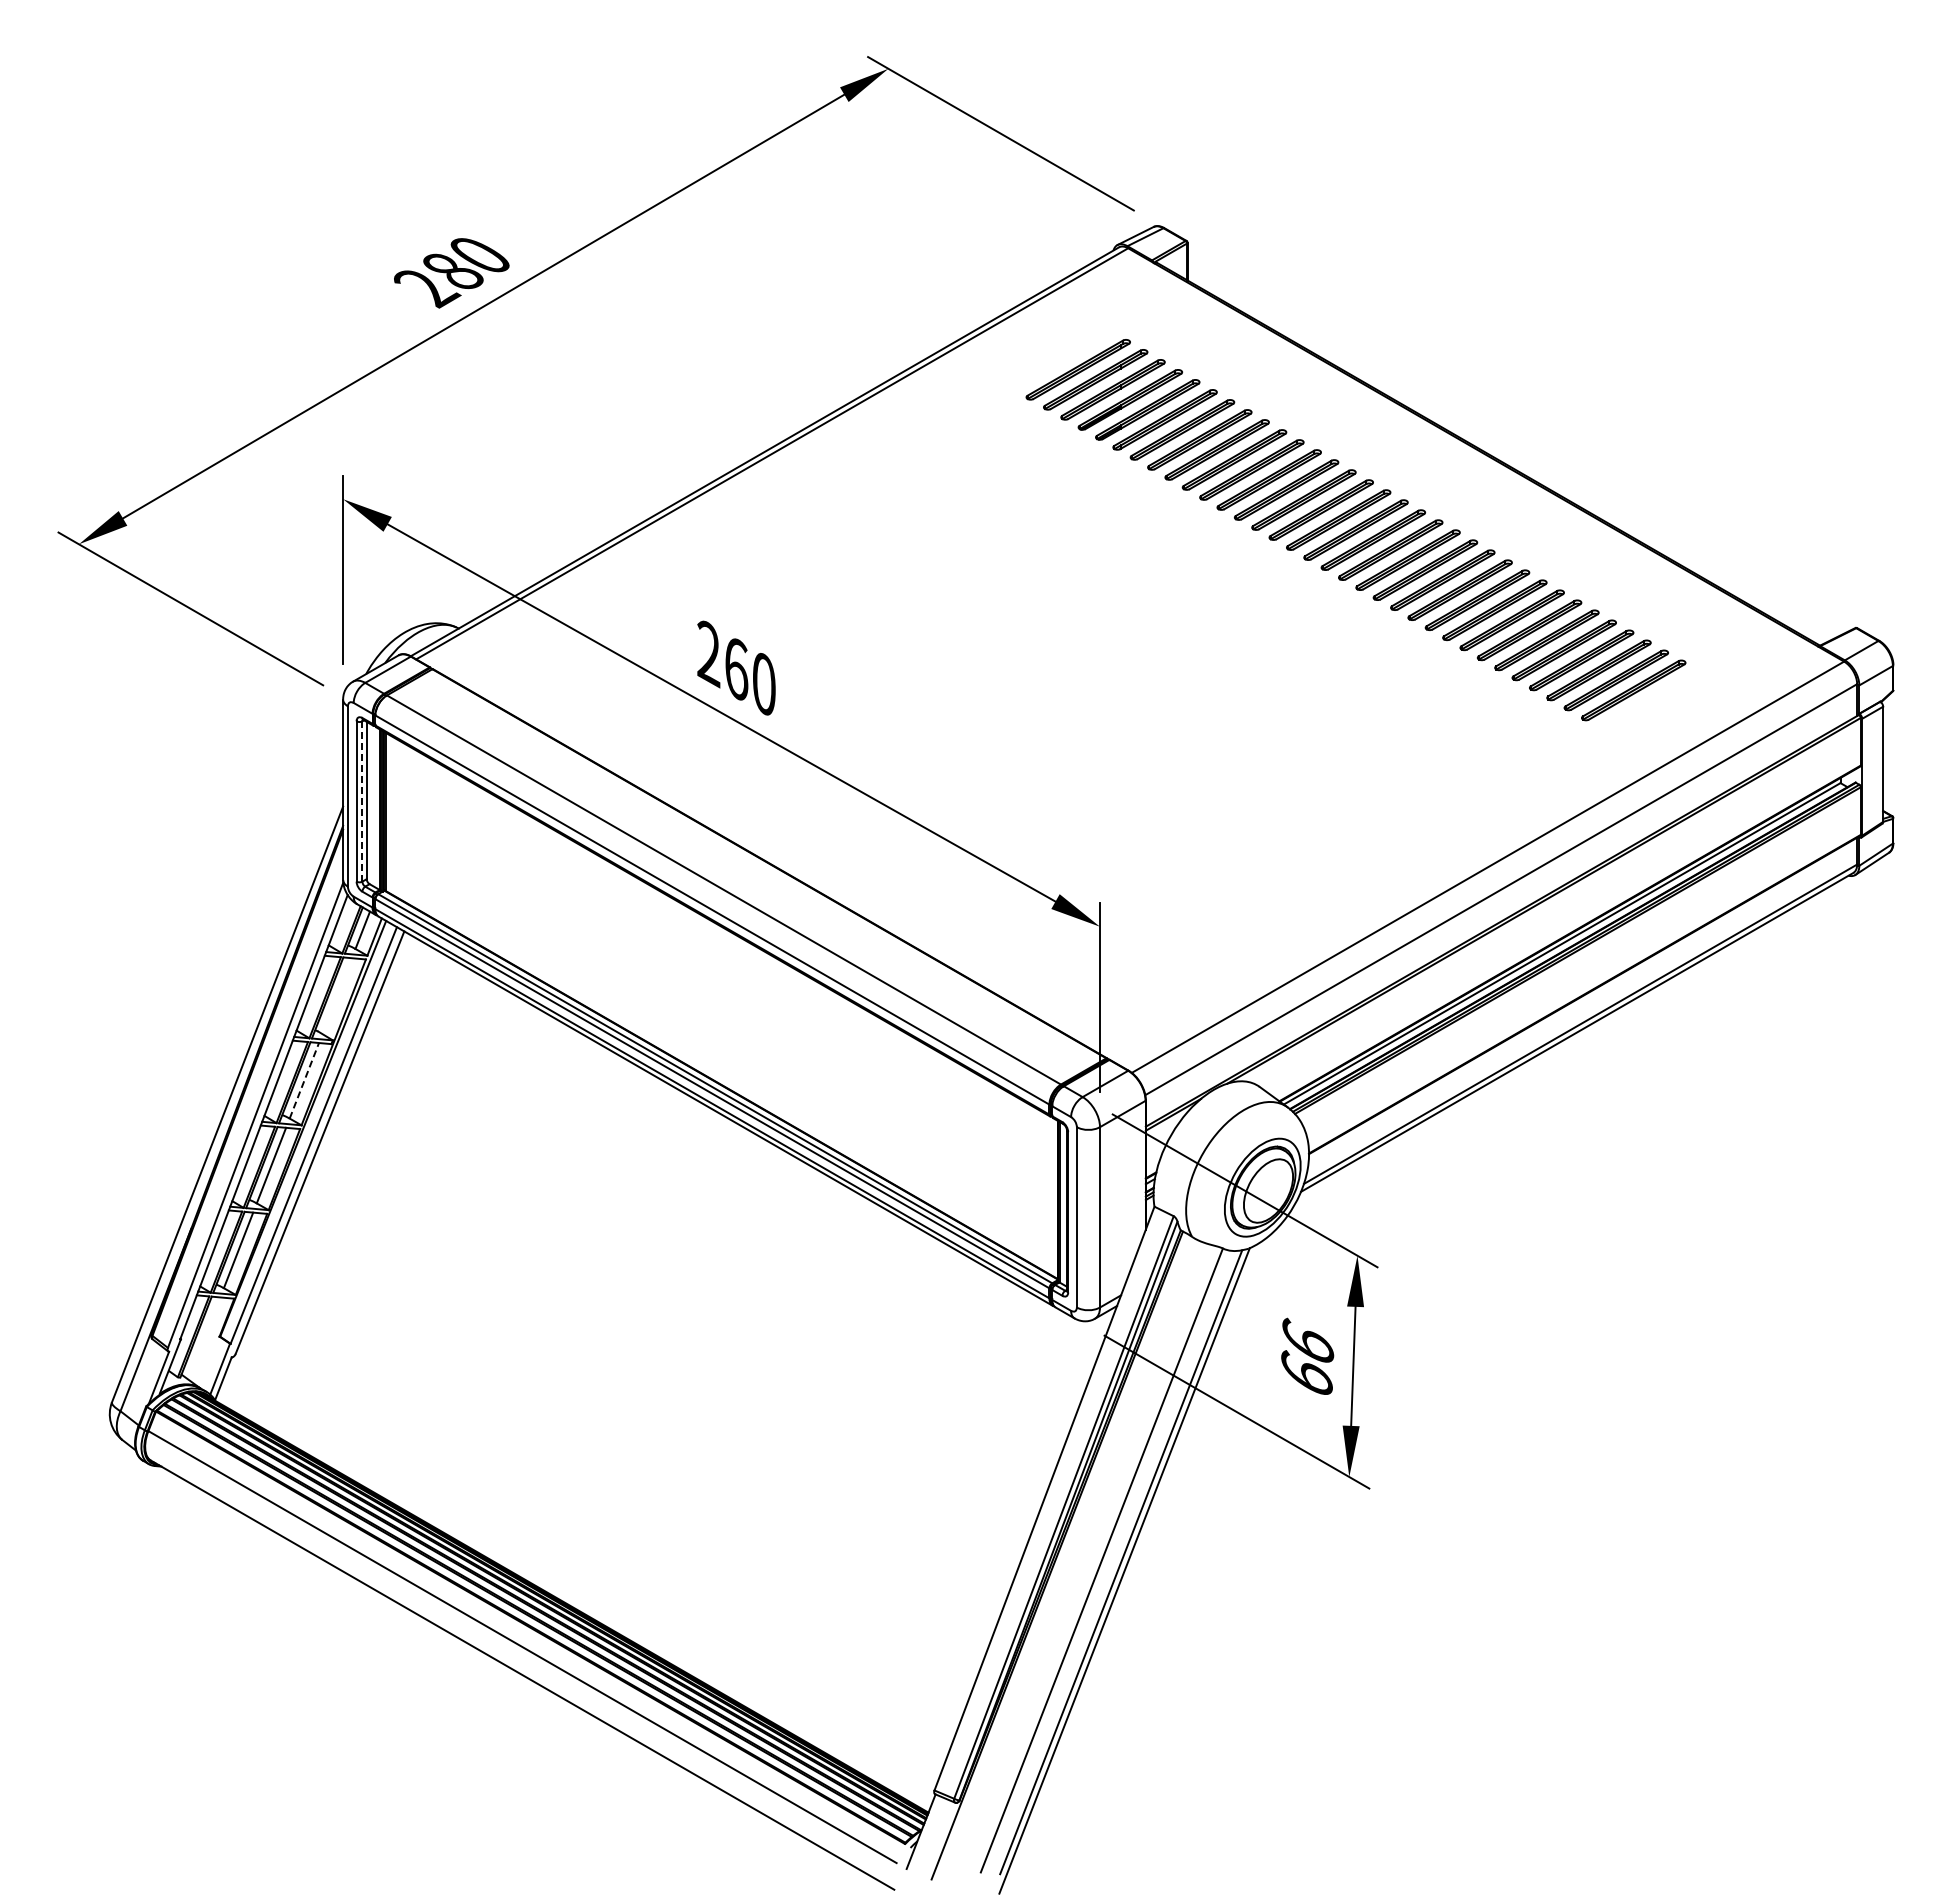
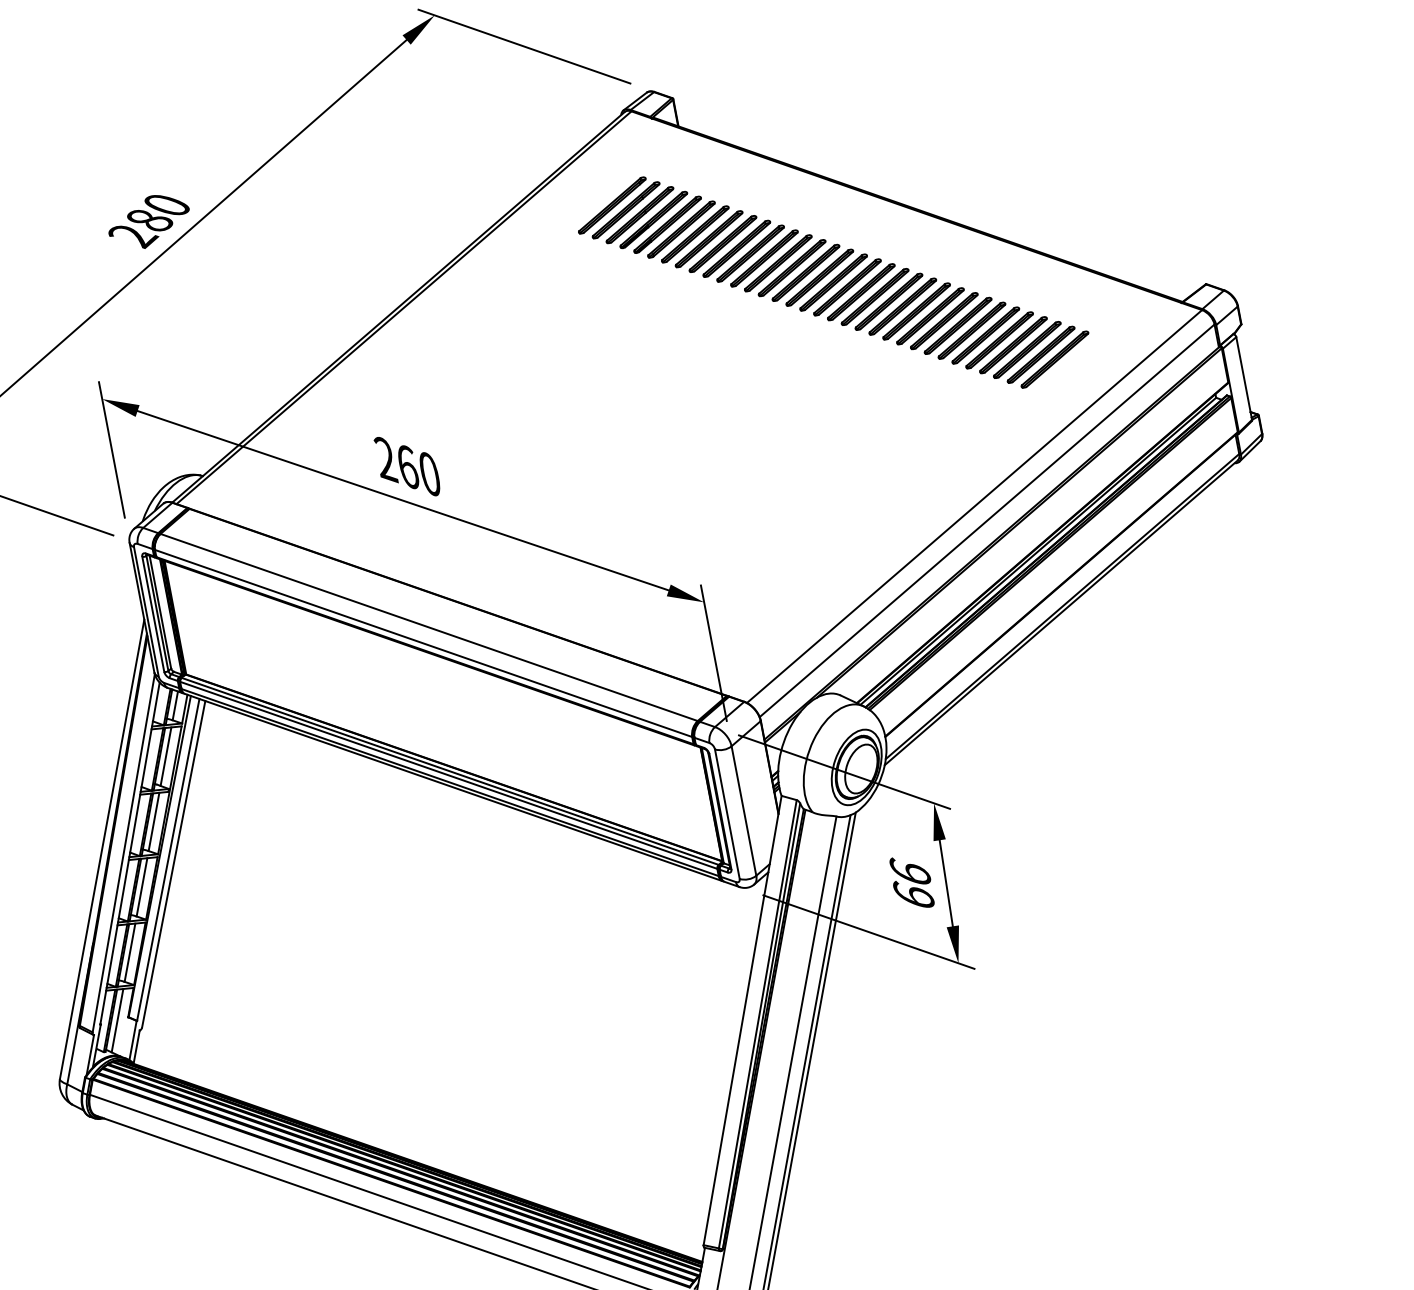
line: (362, 801) -> (157, 613), dashed -> solid
line: (336, 996) -> (165, 757), added
line: (304, 1080) -> (154, 821), dashed -> solid
line: (204, 1338) -> (117, 1020), added

